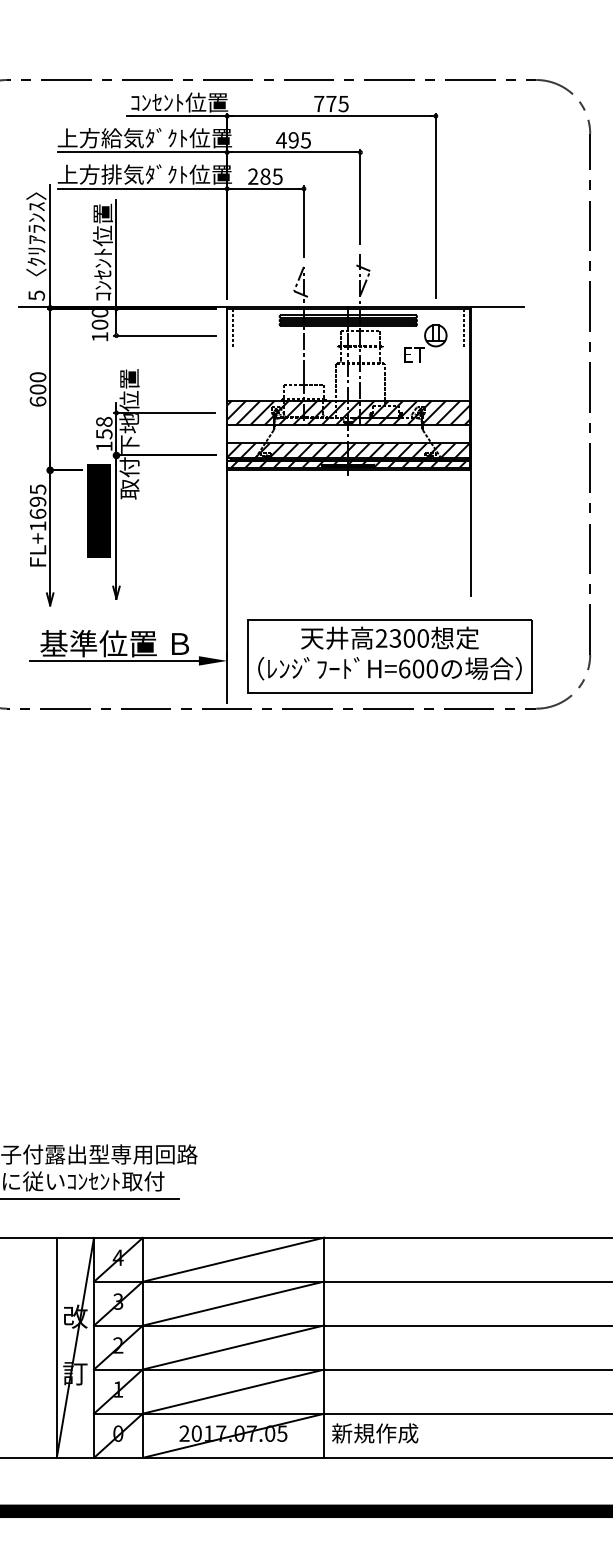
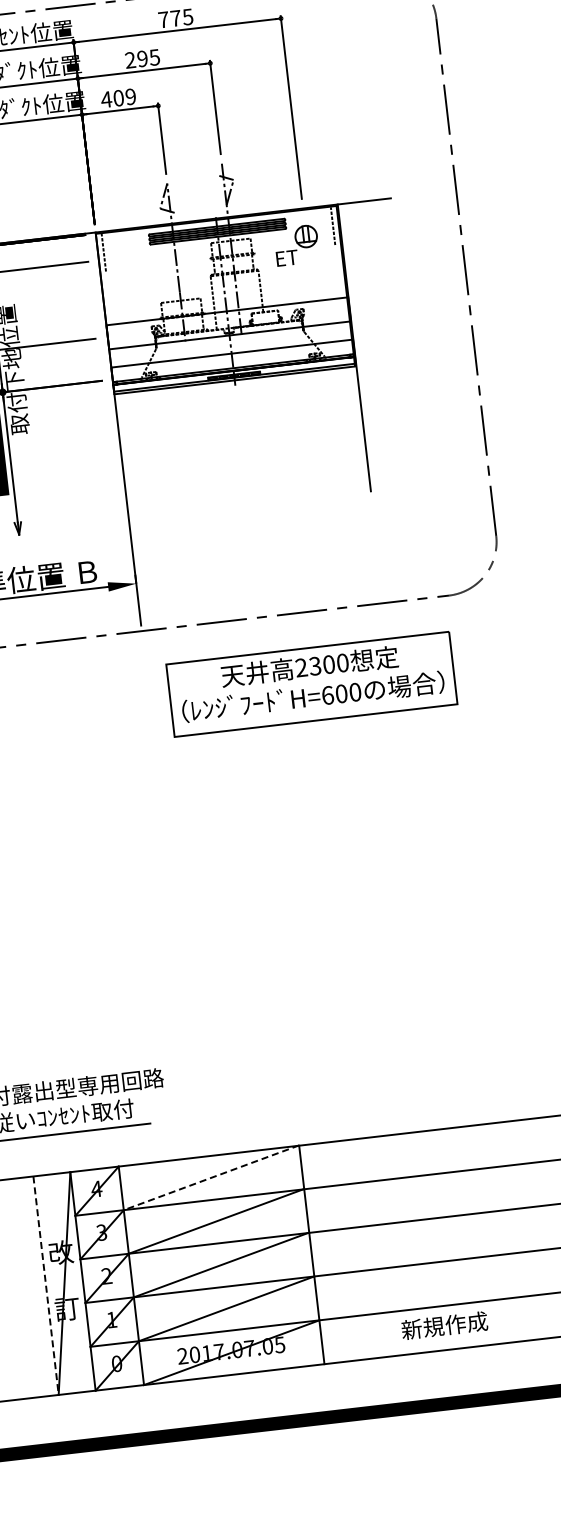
text: (281, 140) -> (130, 60), 495 -> 295
text: (264, 176) -> (117, 98), 285 -> 409
hatch: (348, 412) -> (228, 322), removed
hatch: (348, 455) -> (233, 365), removed
part: (389, 656) -> (311, 684), moved
line: (233, 1259) -> (211, 1177), solid -> dashed
line: (56, 1347) -> (45, 1285), solid -> dashed
text: (375, 1433) -> (444, 1325), moved

